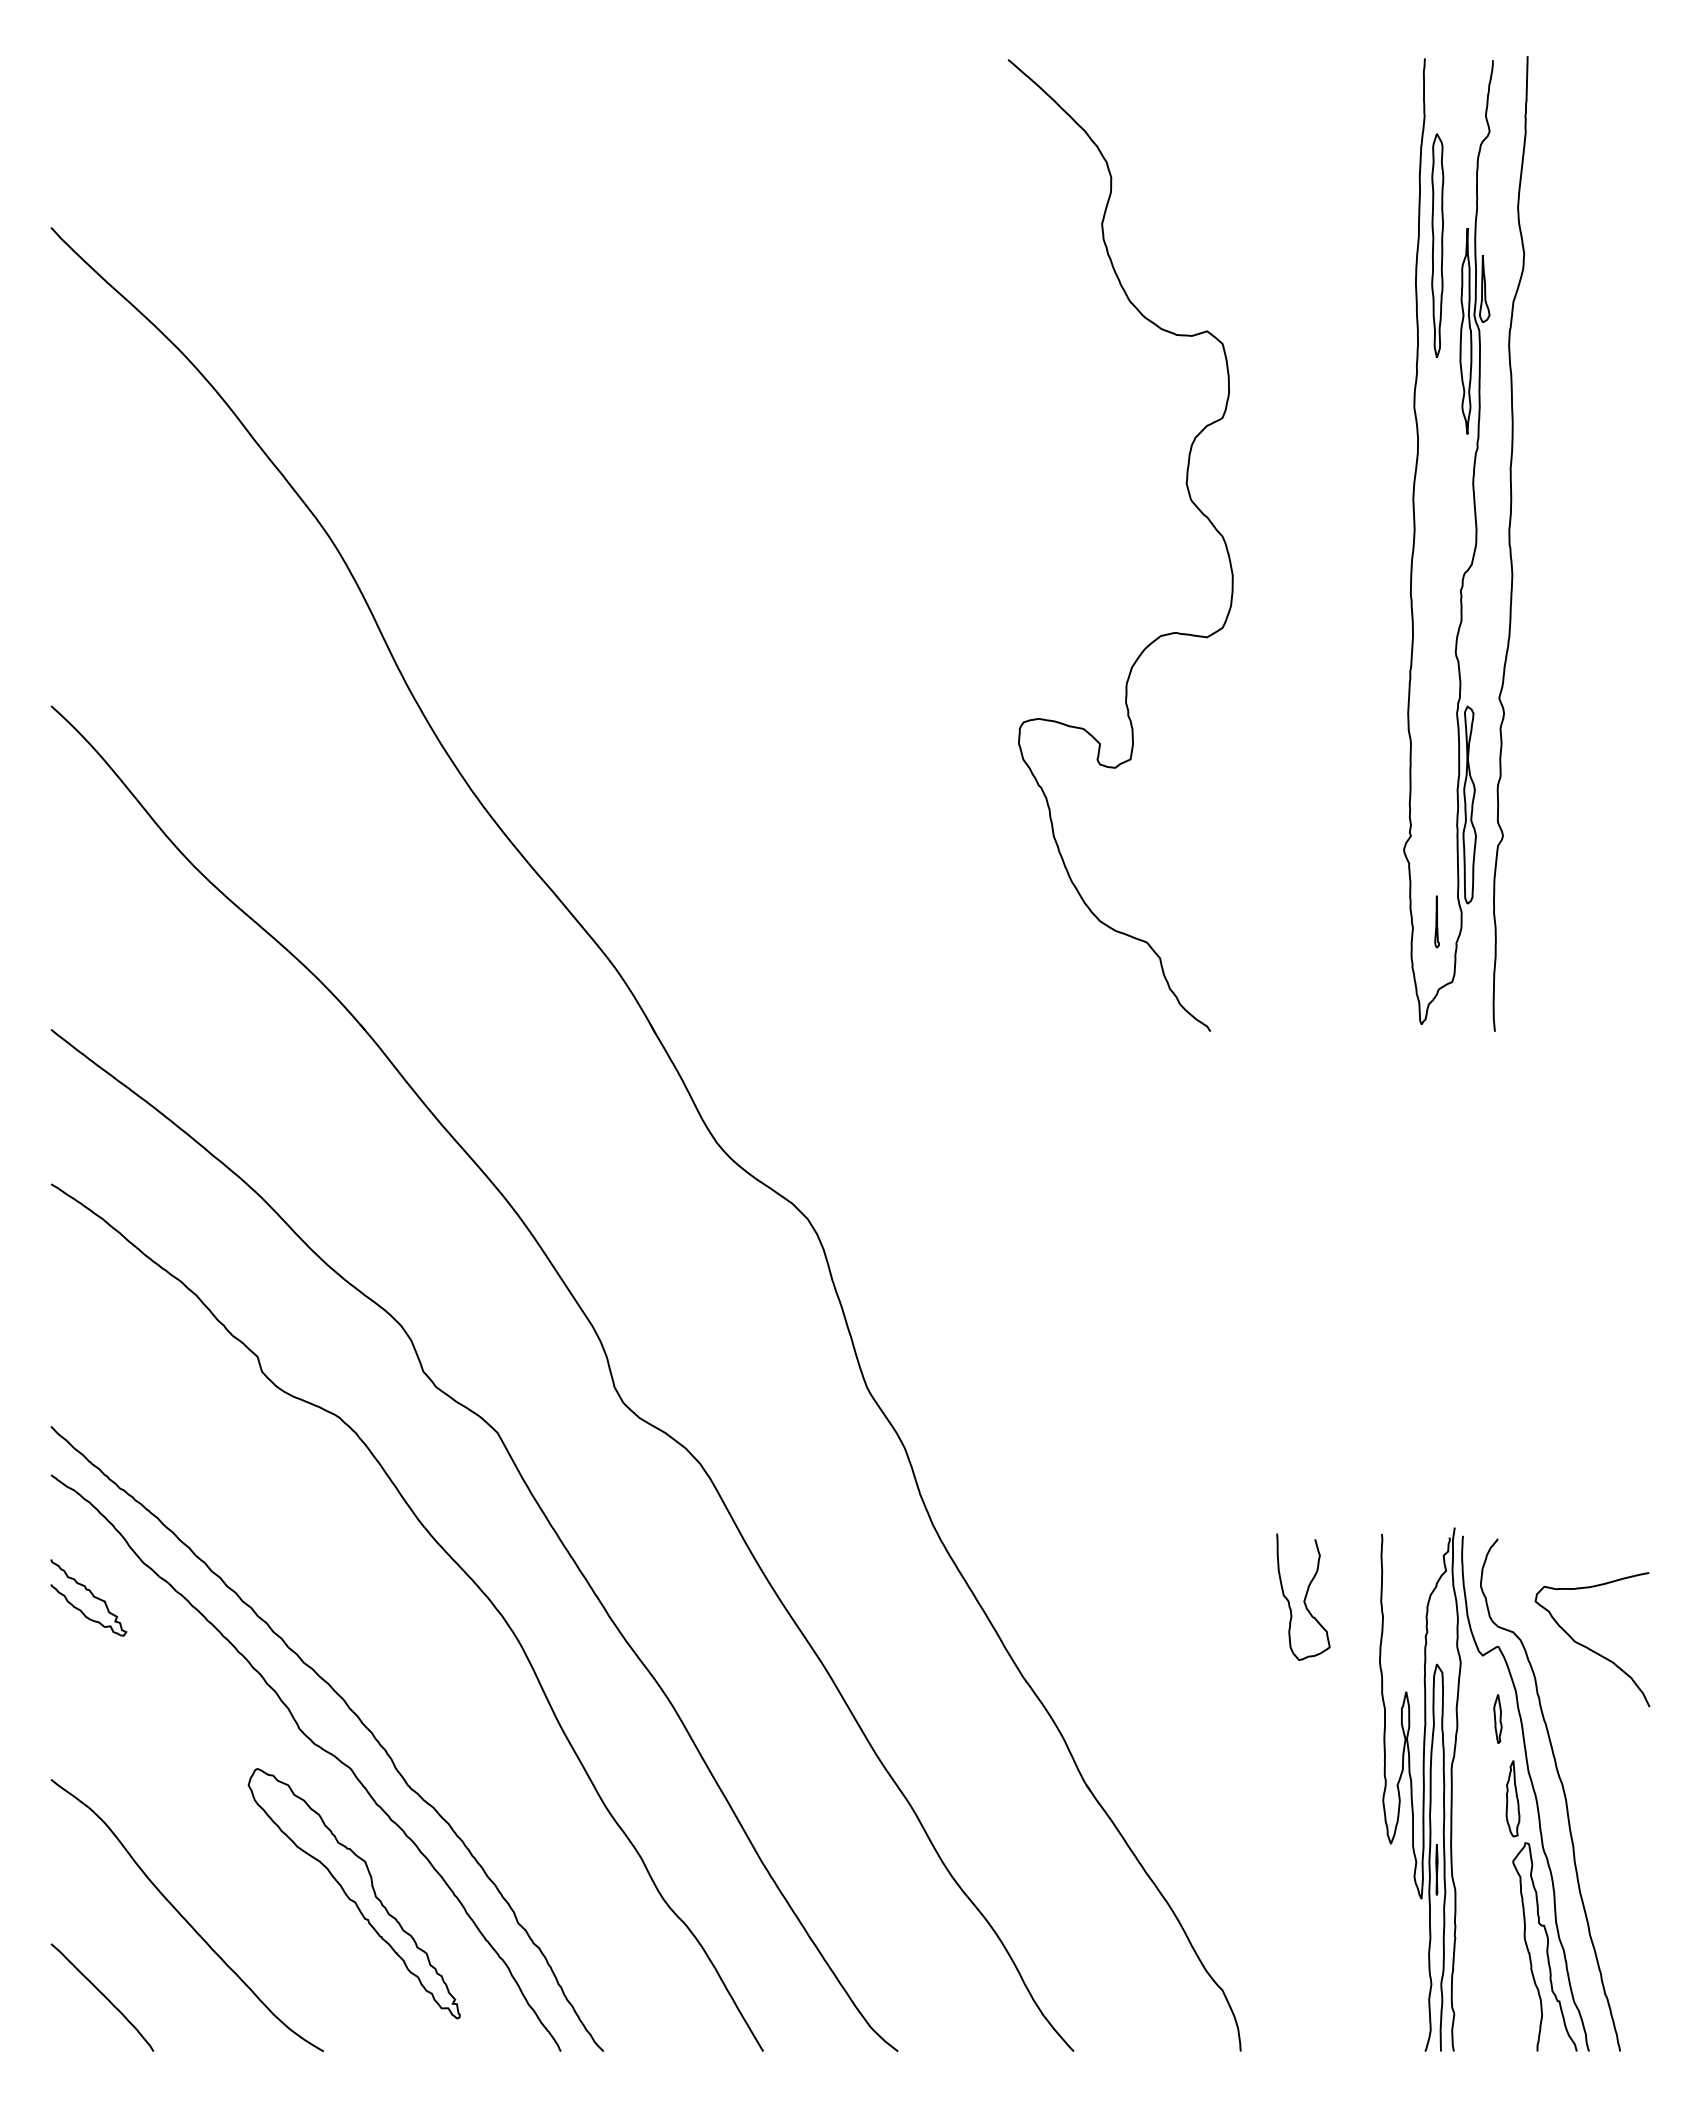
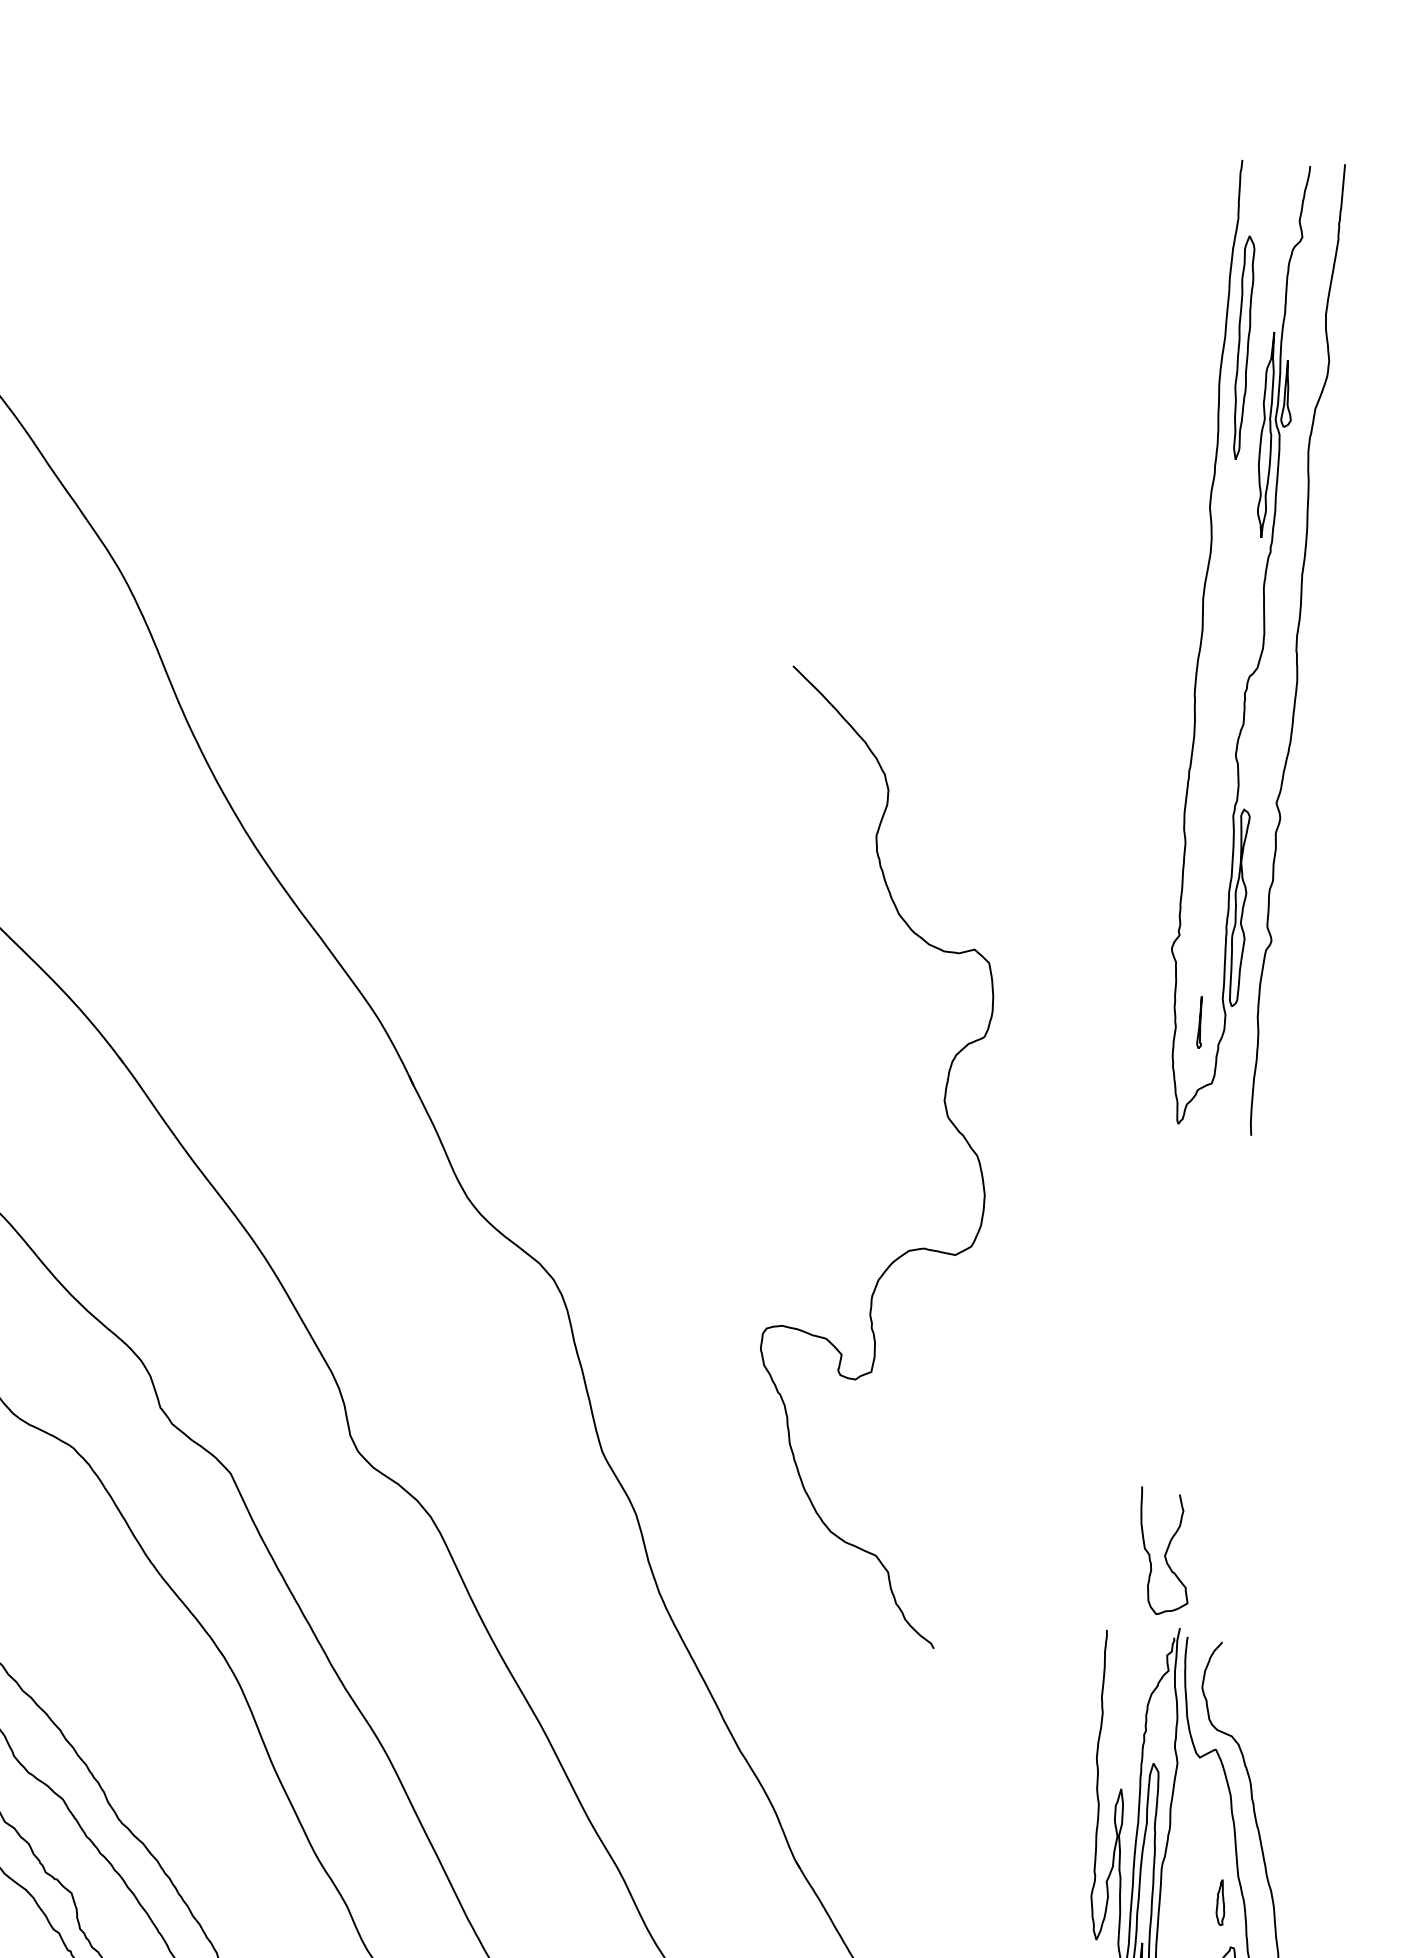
curve: (1191, 502) -> (948, 1119), moved
curve: (1304, 1596) -> (1165, 1550), moved
curve: (1587, 1646) -> (1304, 1755), removed
part: (1497, 1718) -> (1210, 1821), removed
part: (1512, 1798) -> (1220, 1902), size x0.6

